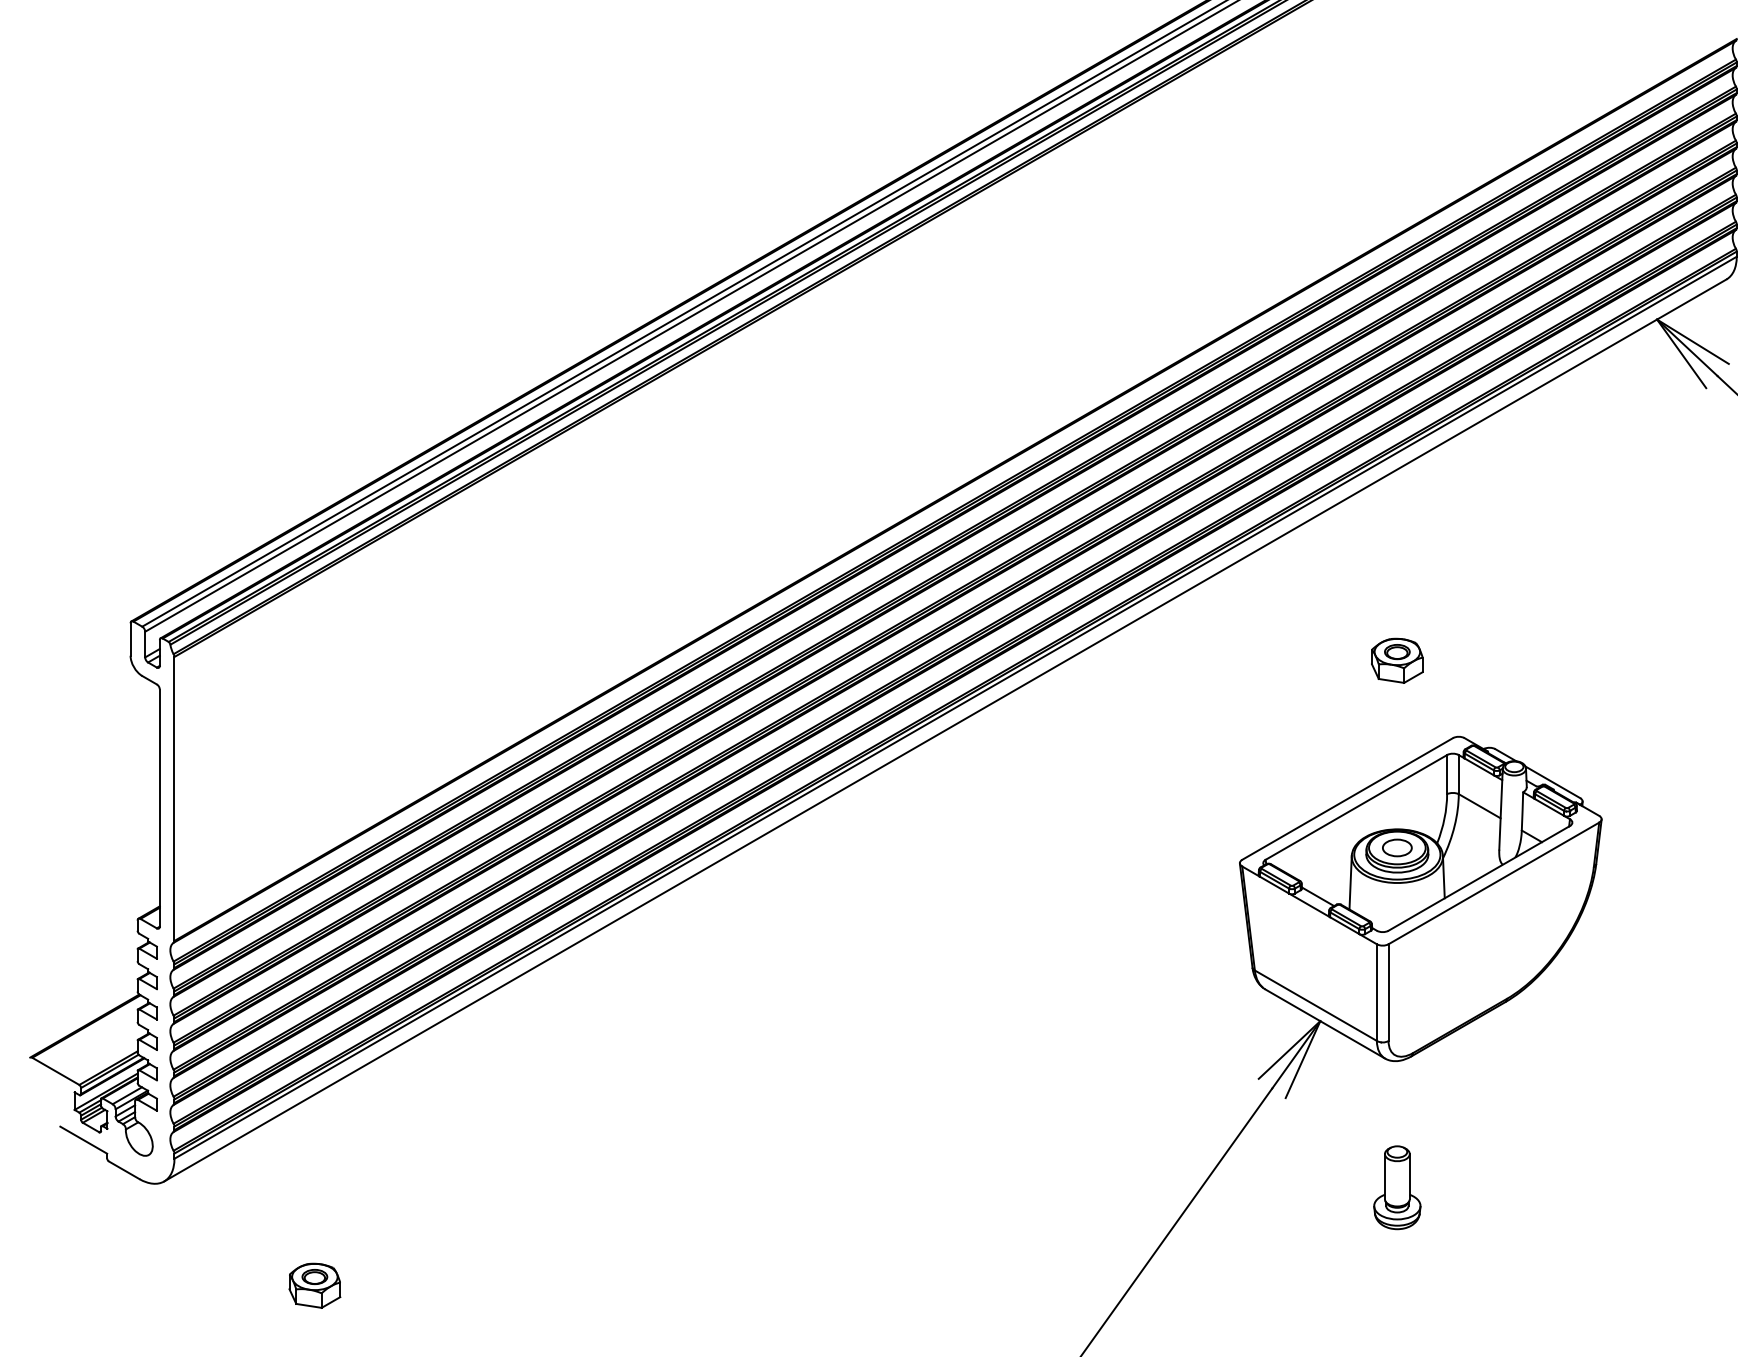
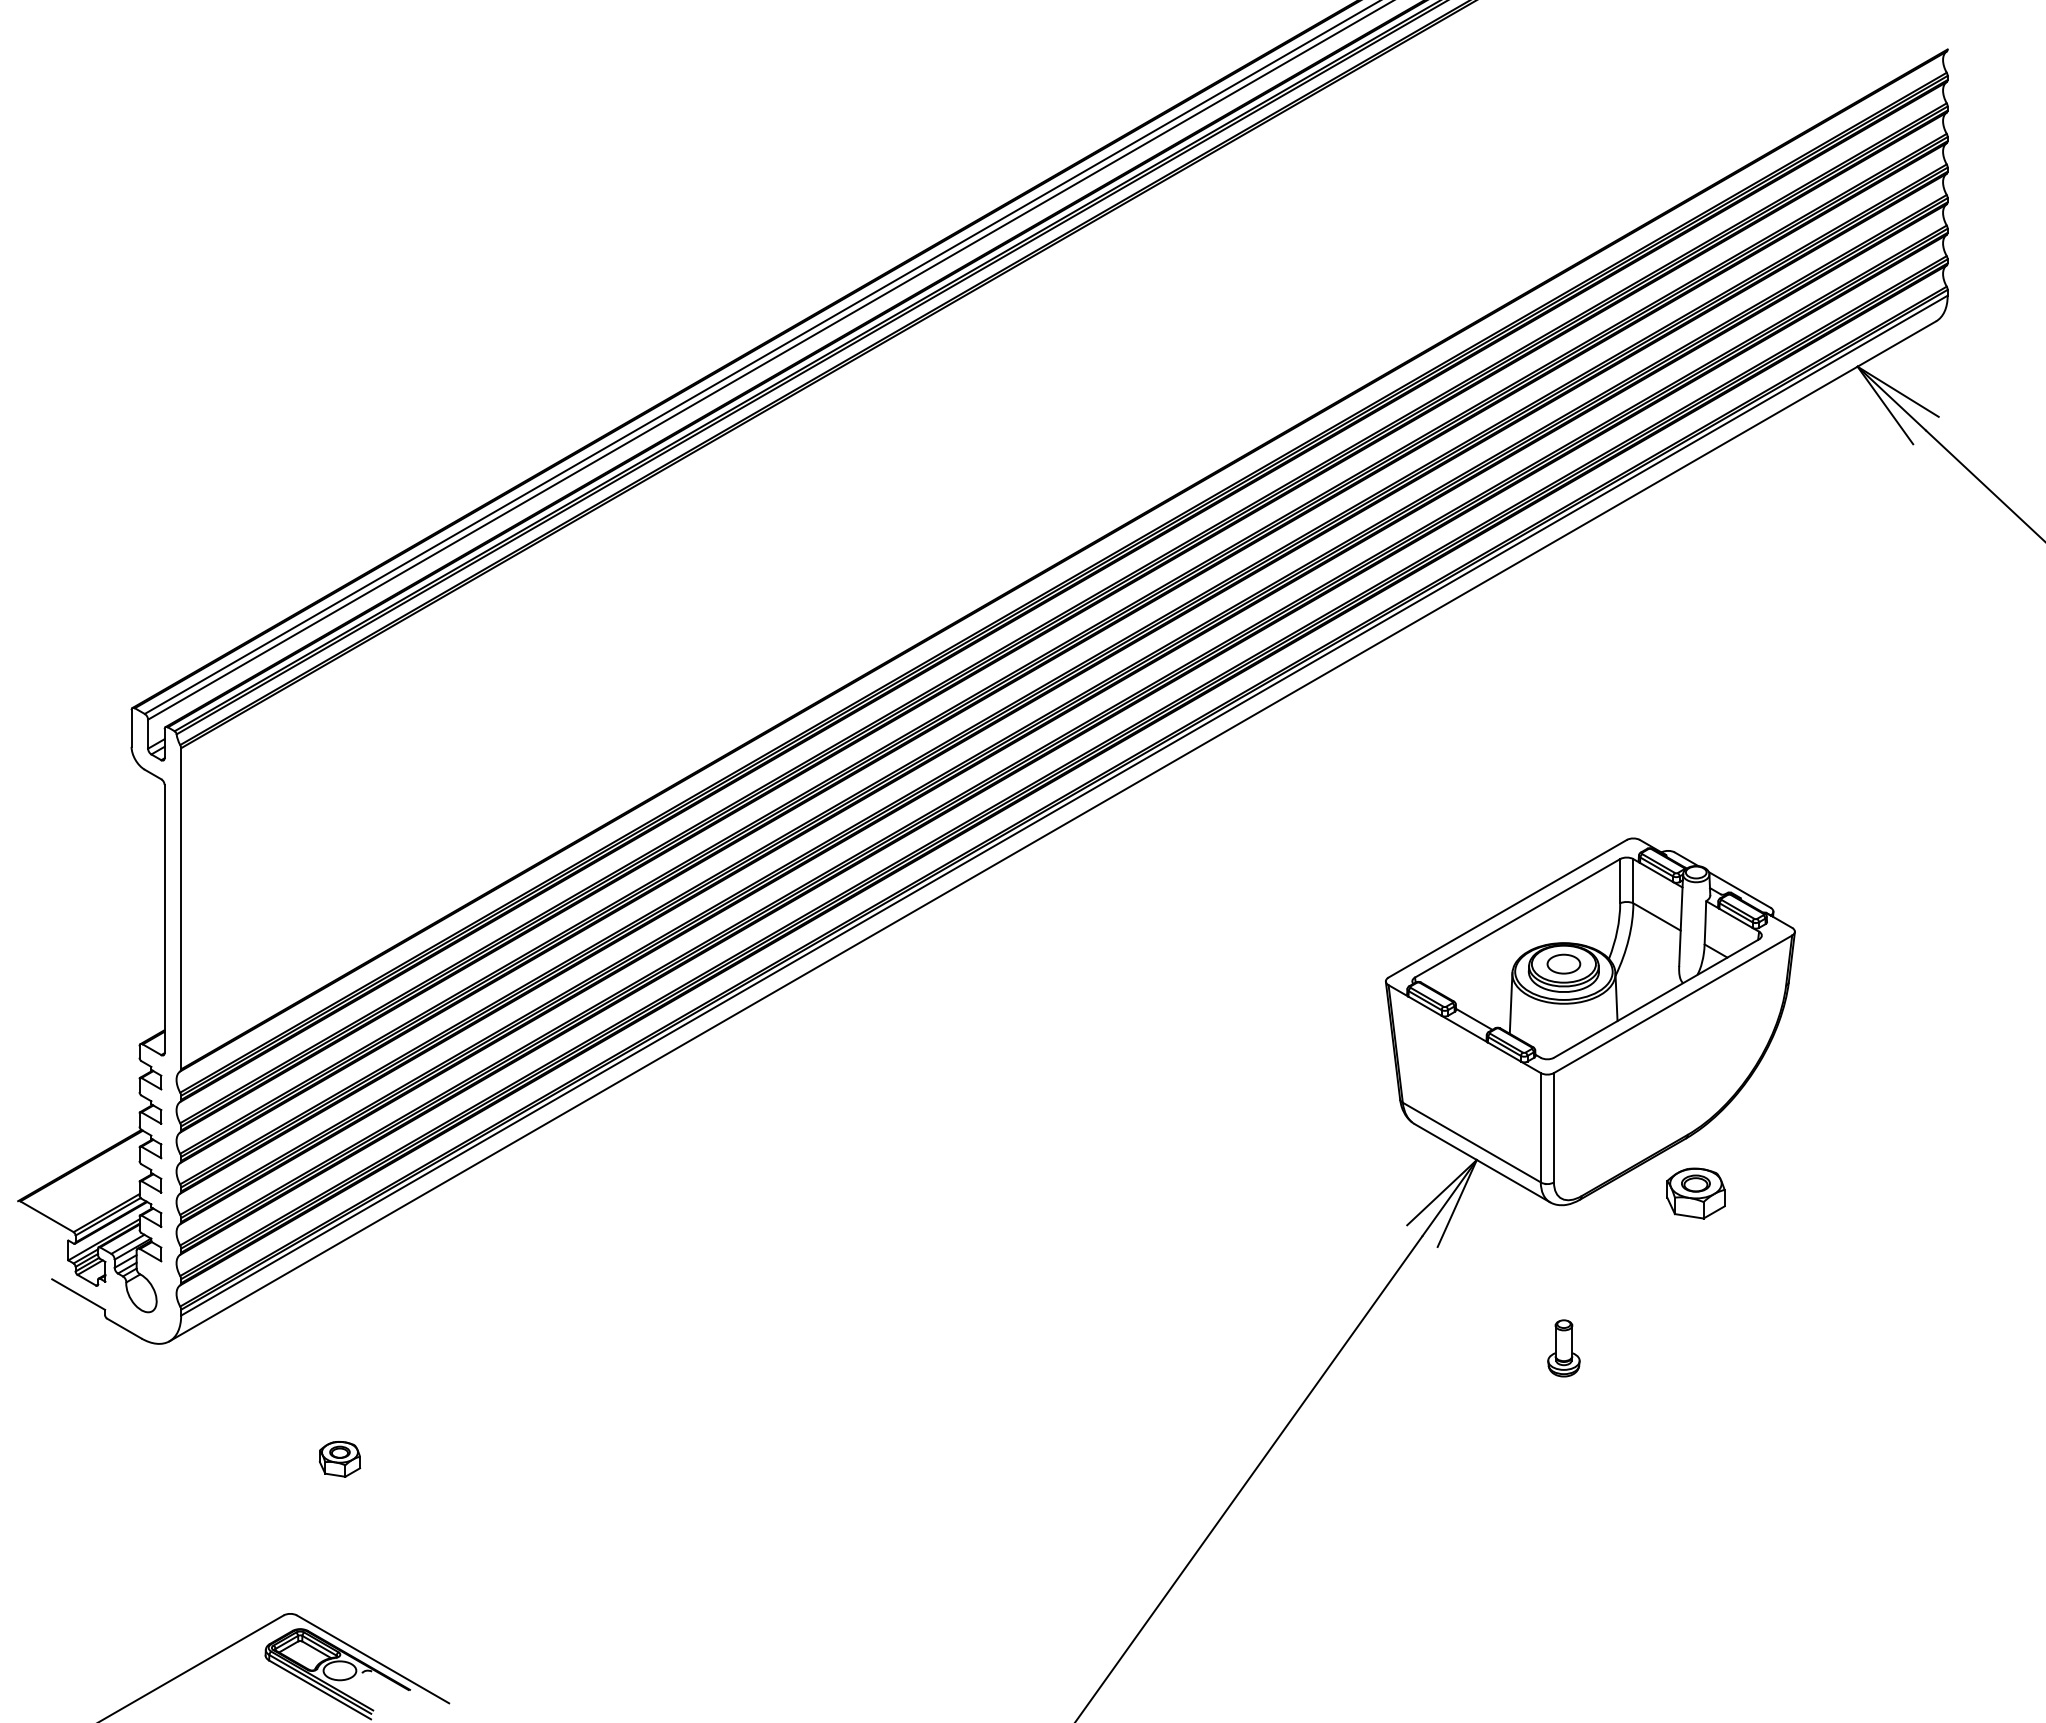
part: (1396, 660) -> (1695, 1193), moved
part: (1396, 1187) -> (1563, 1348), size x0.6
part: (314, 1286) -> (339, 1459), size x0.7

